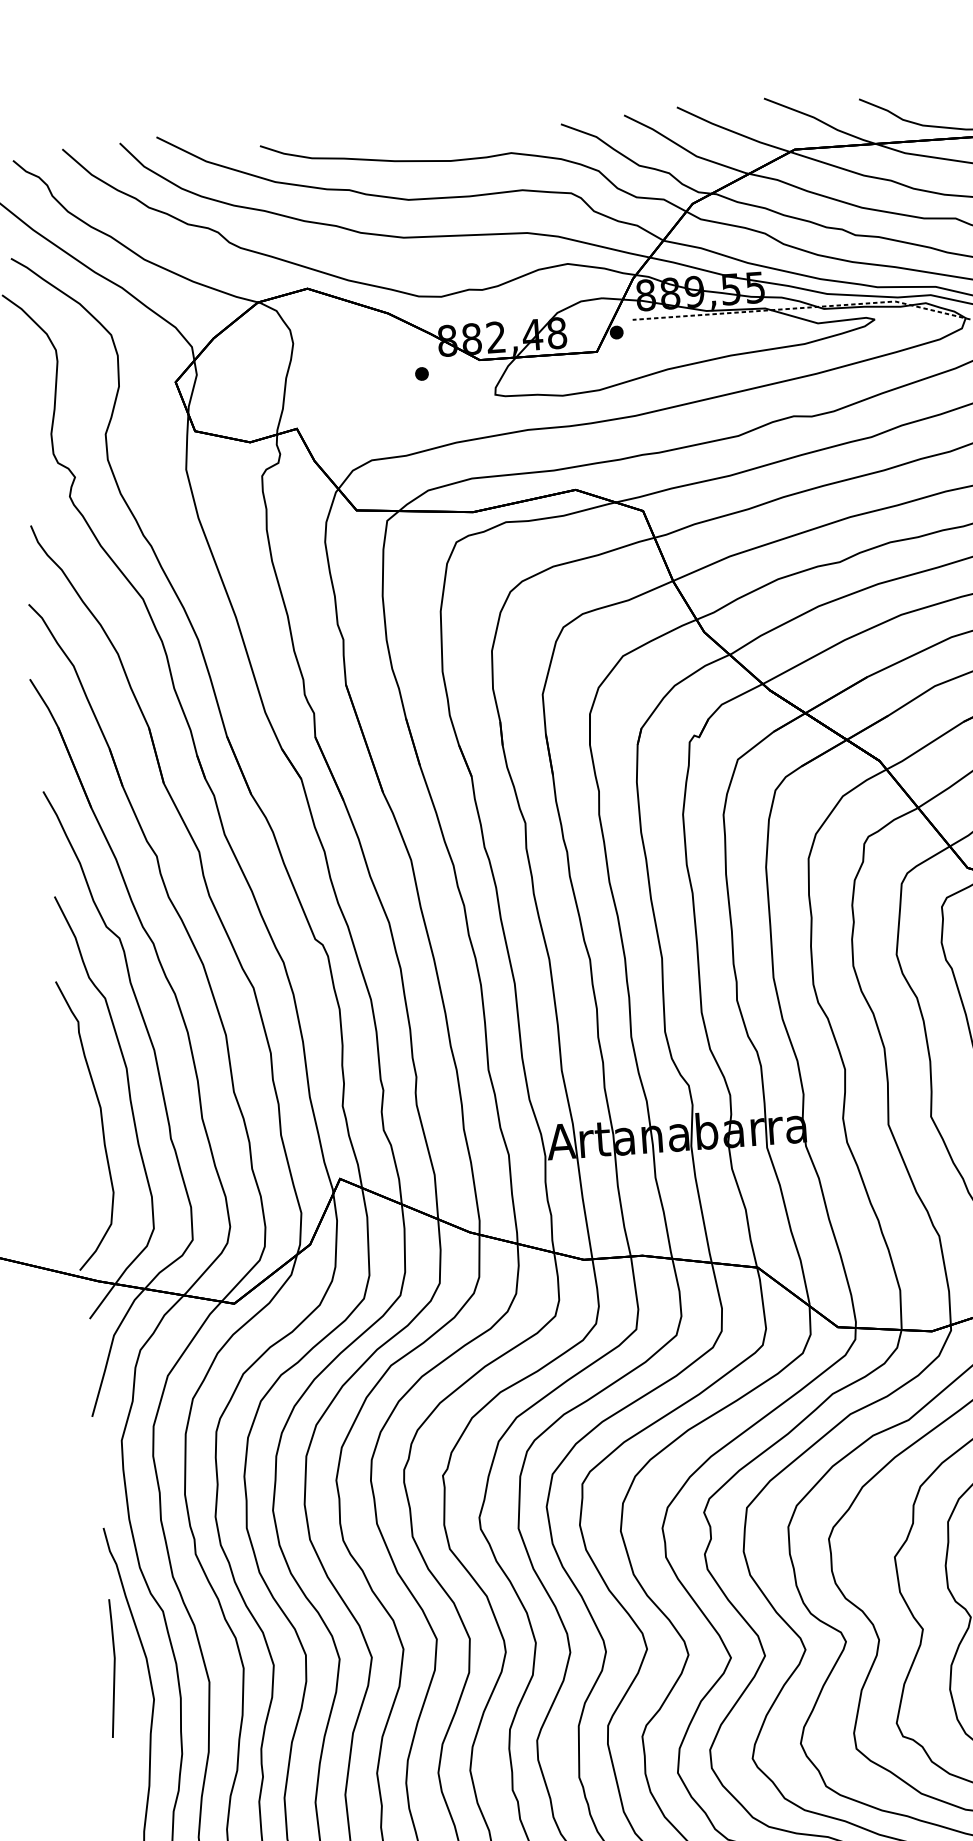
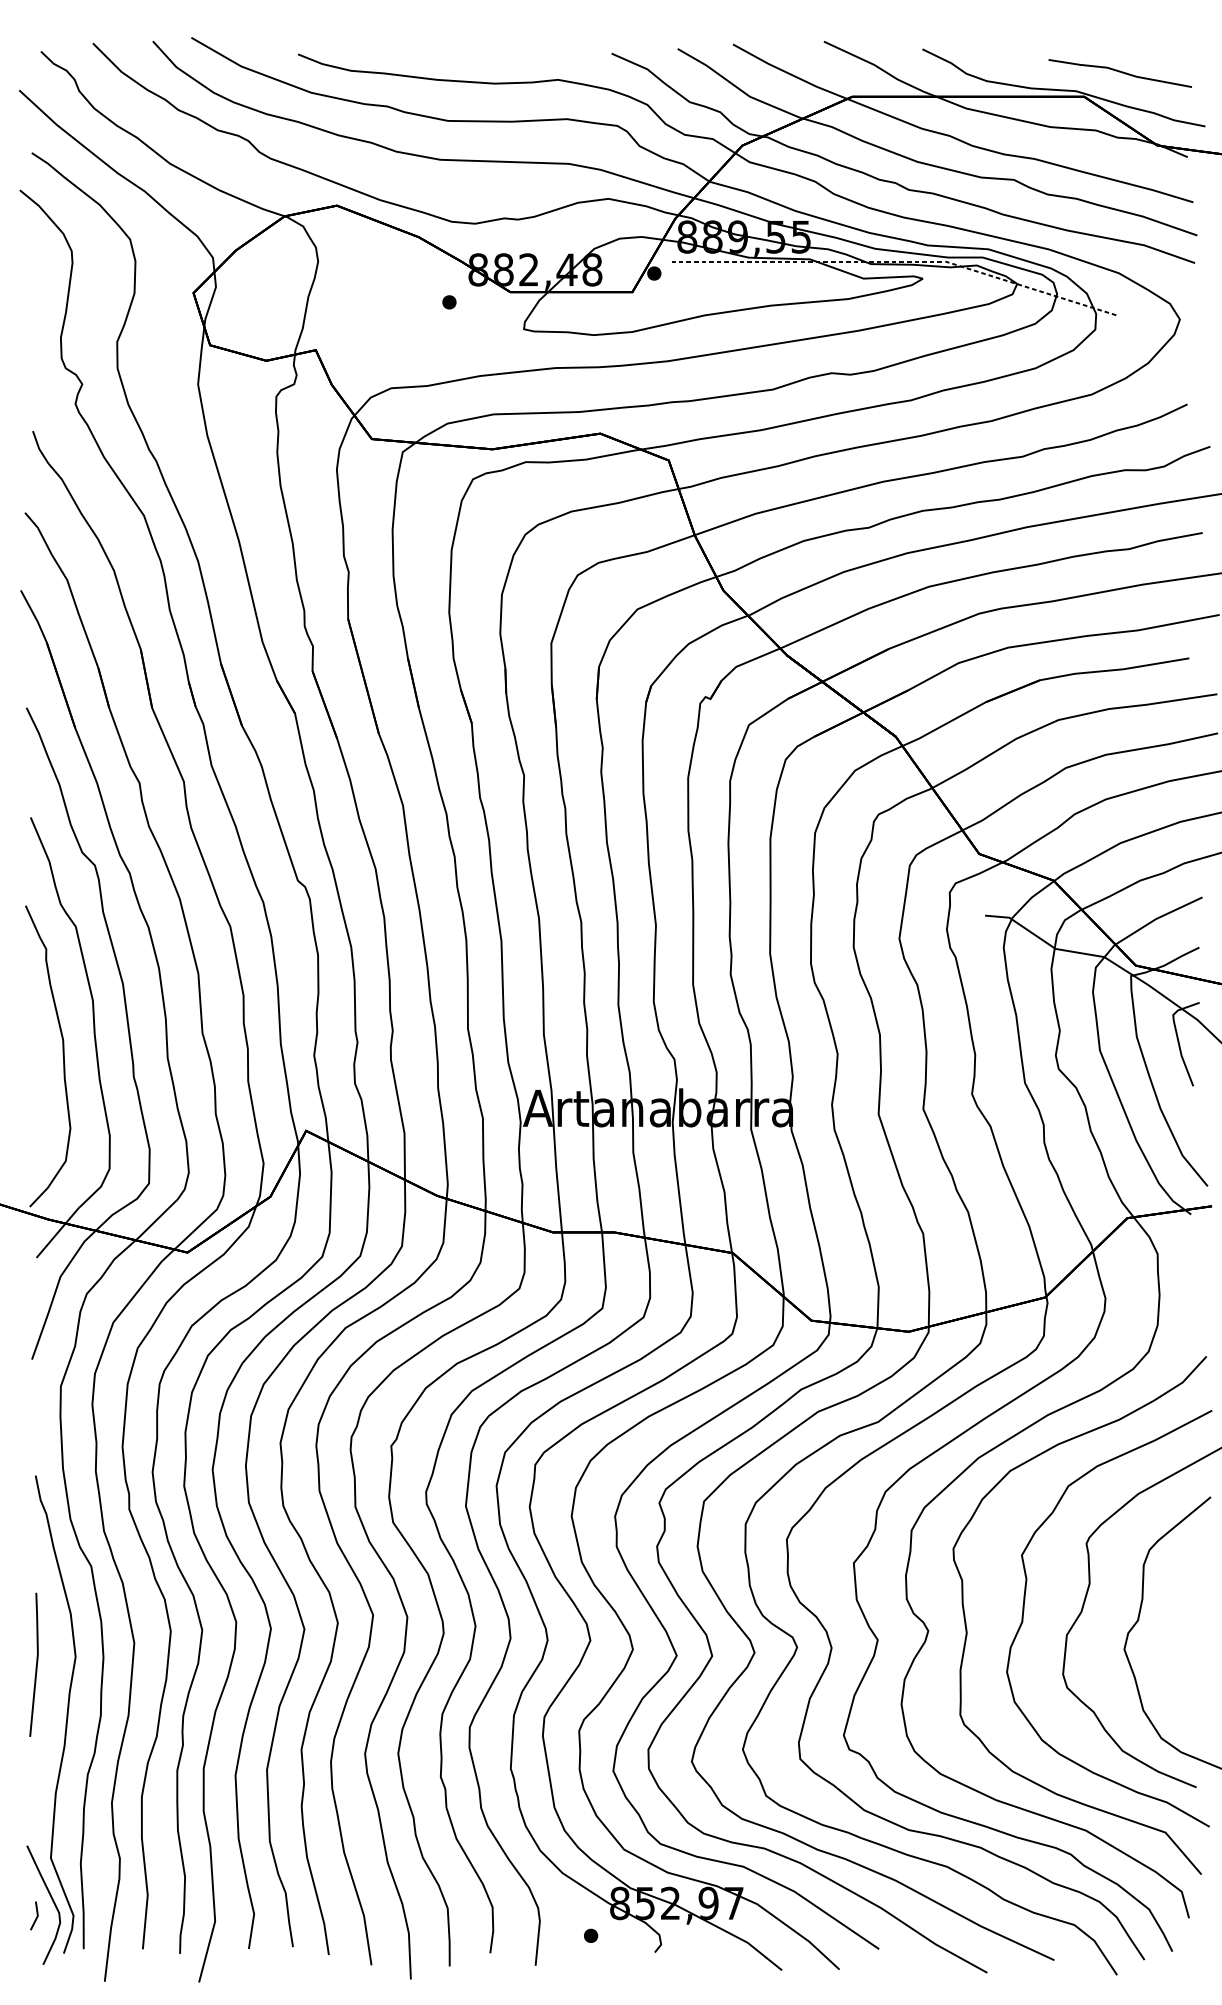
line: (113, 1669) -> (35, 1666), moved

